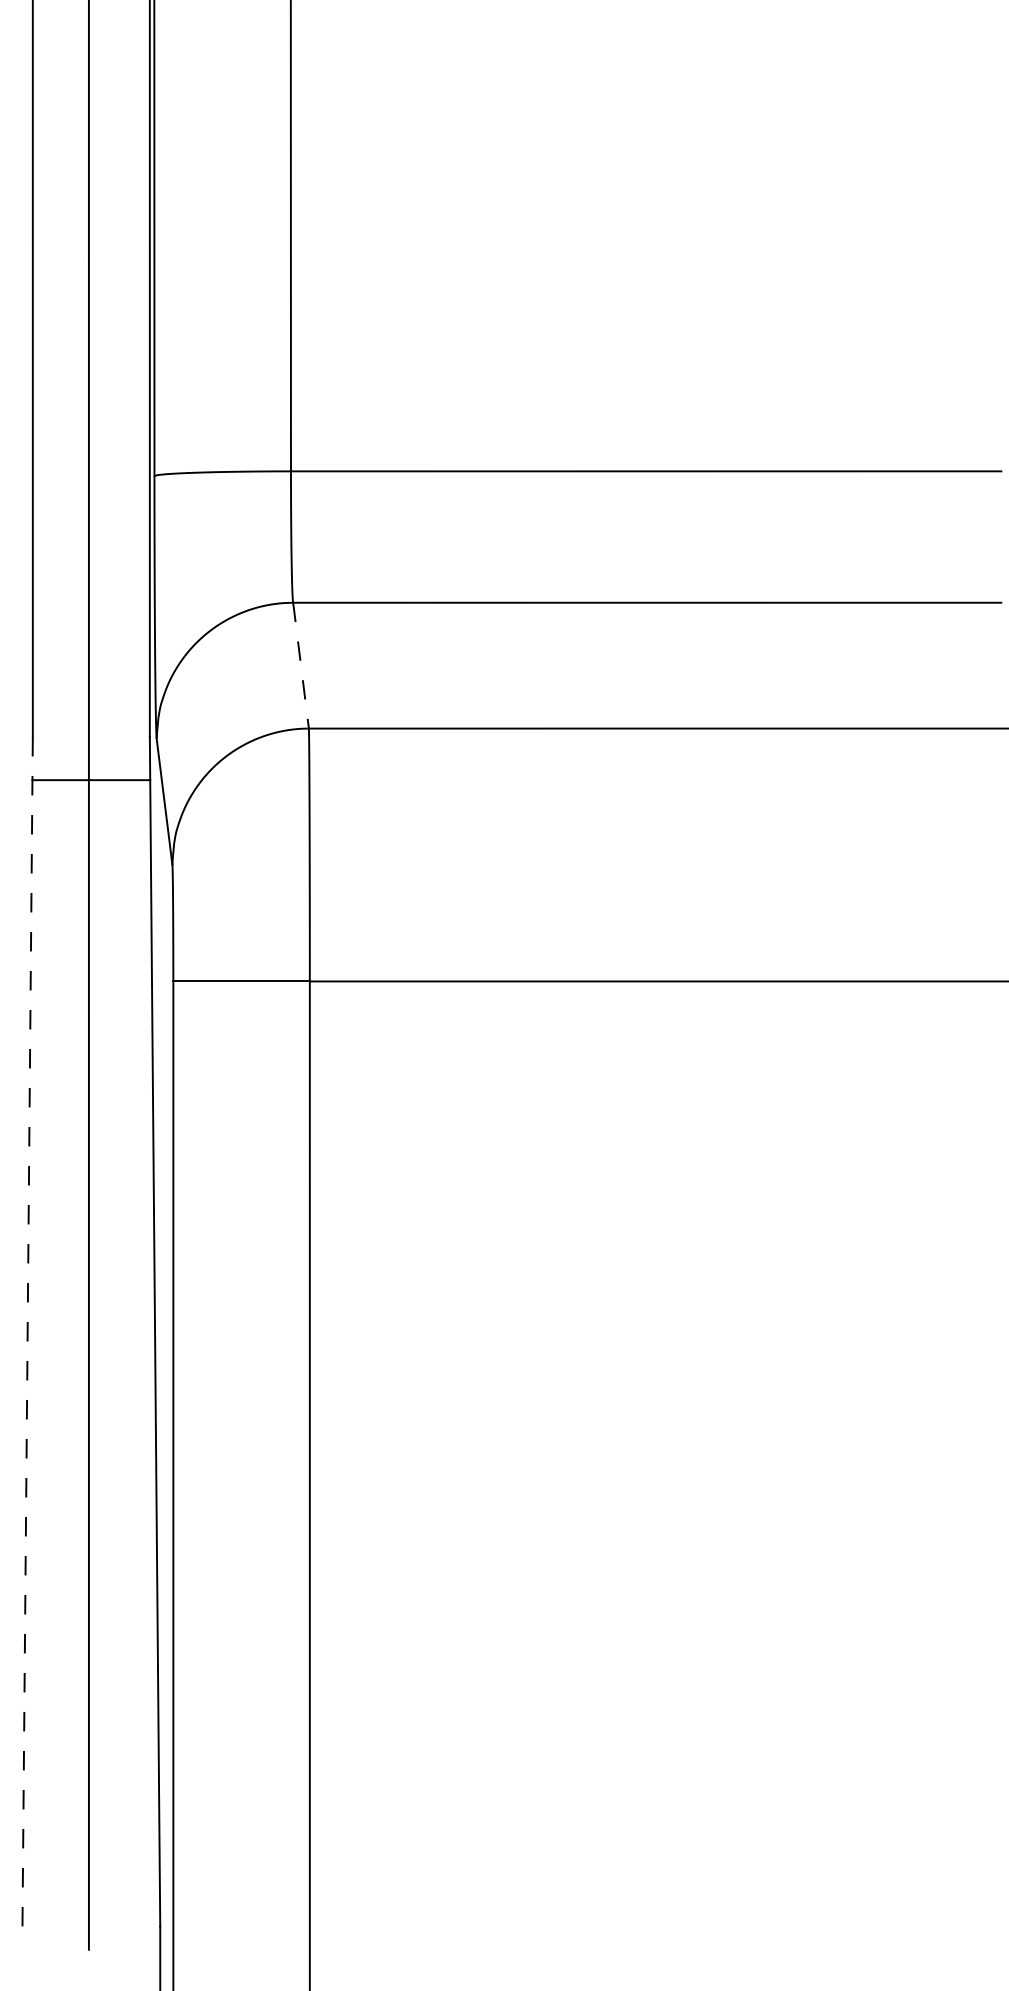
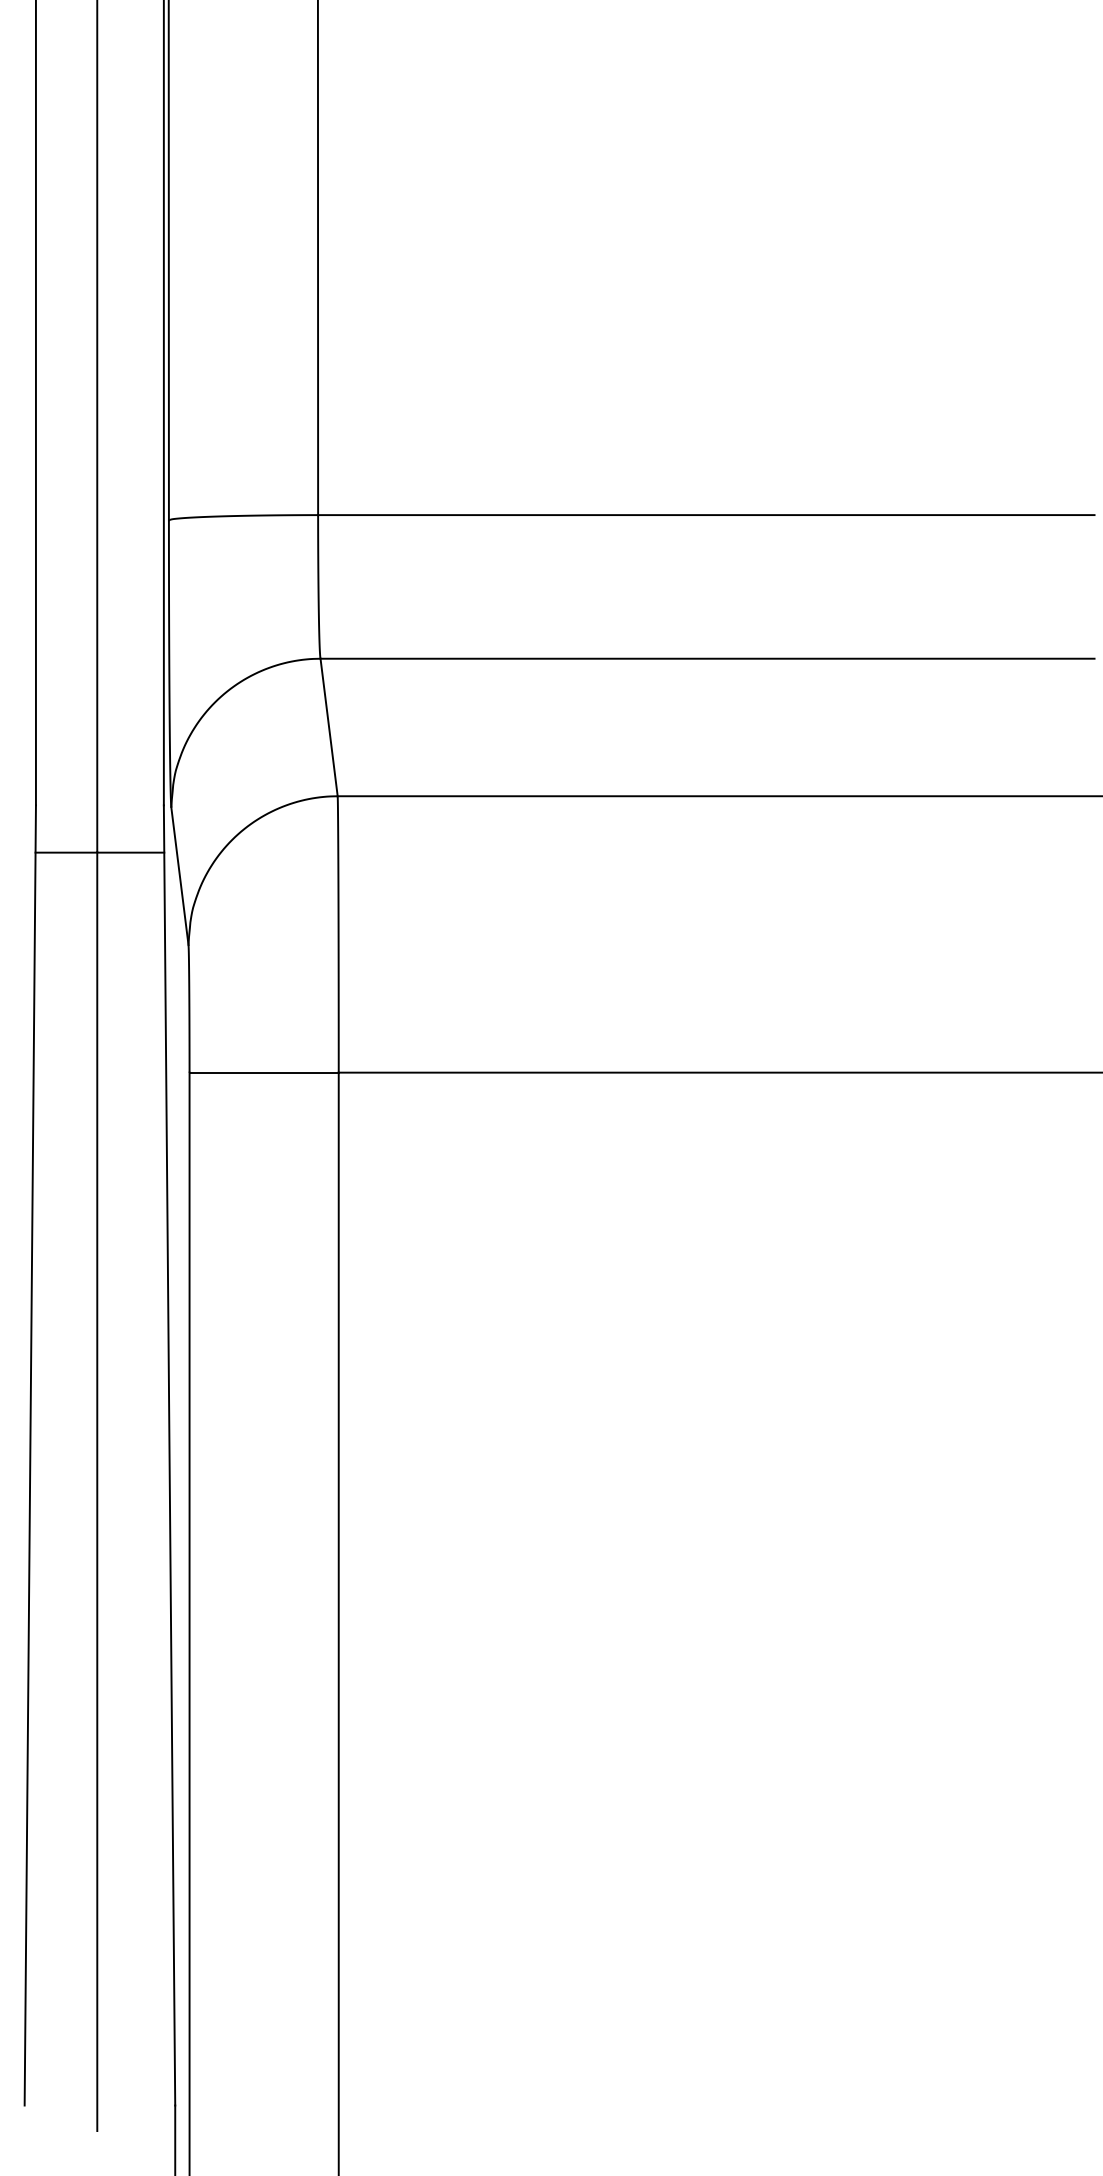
line: (301, 666) -> (329, 728), dashed -> solid
line: (27, 1331) -> (30, 1455), dashed -> solid

